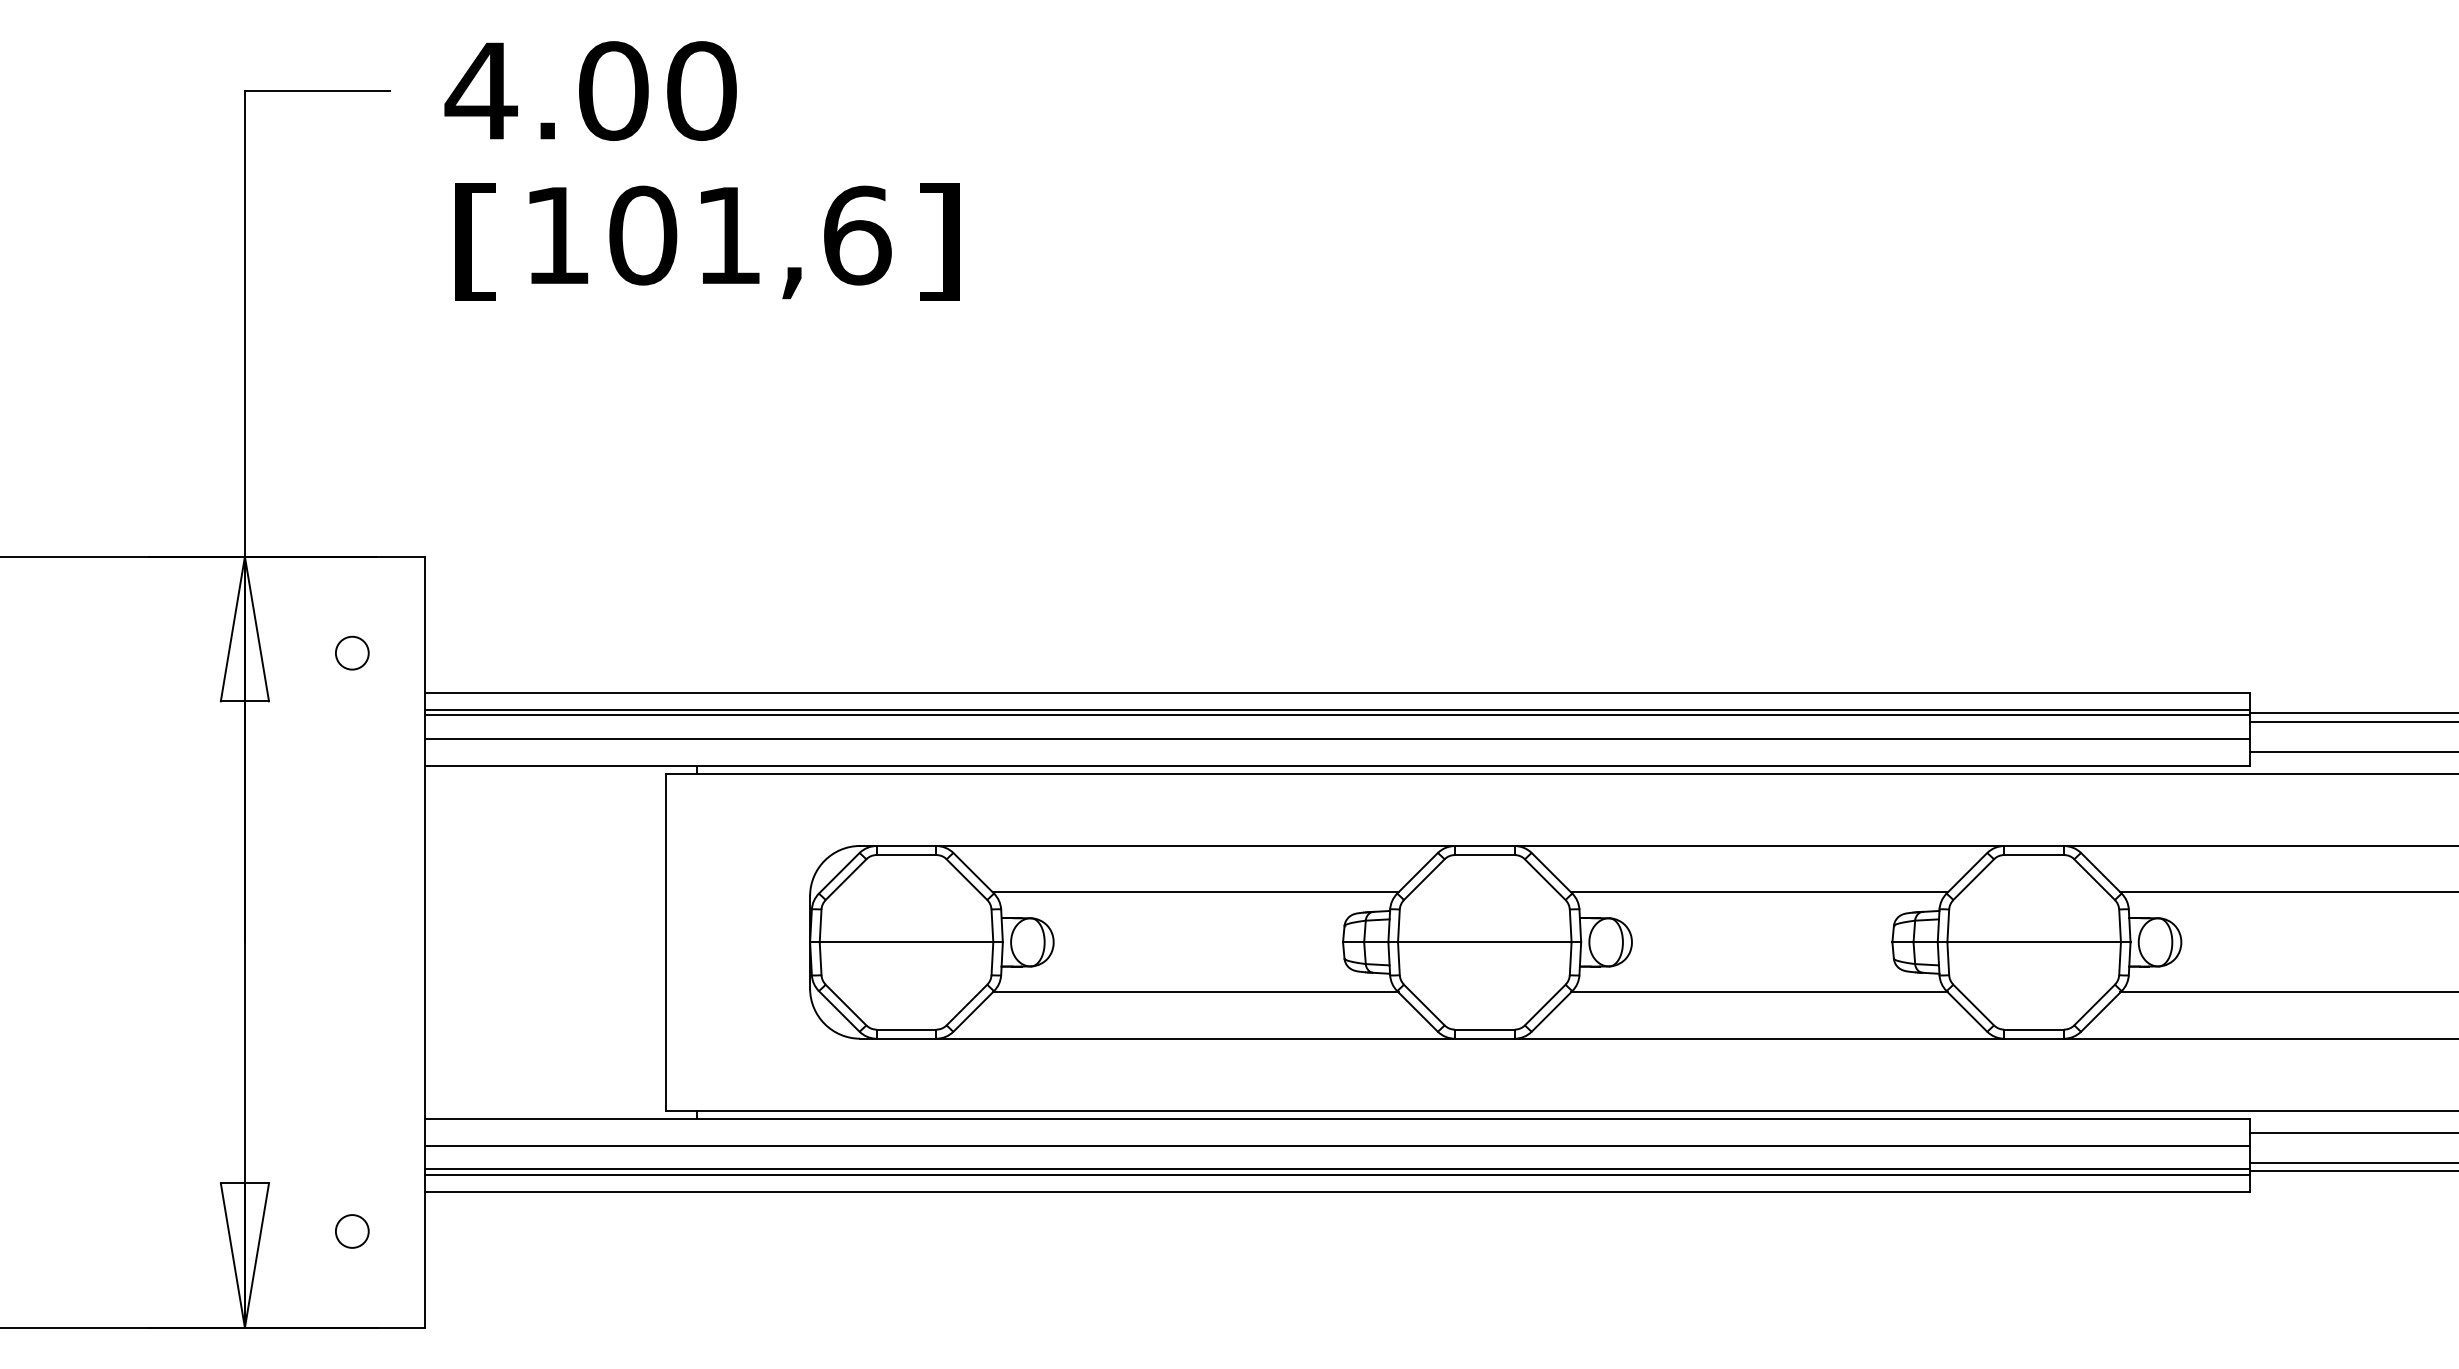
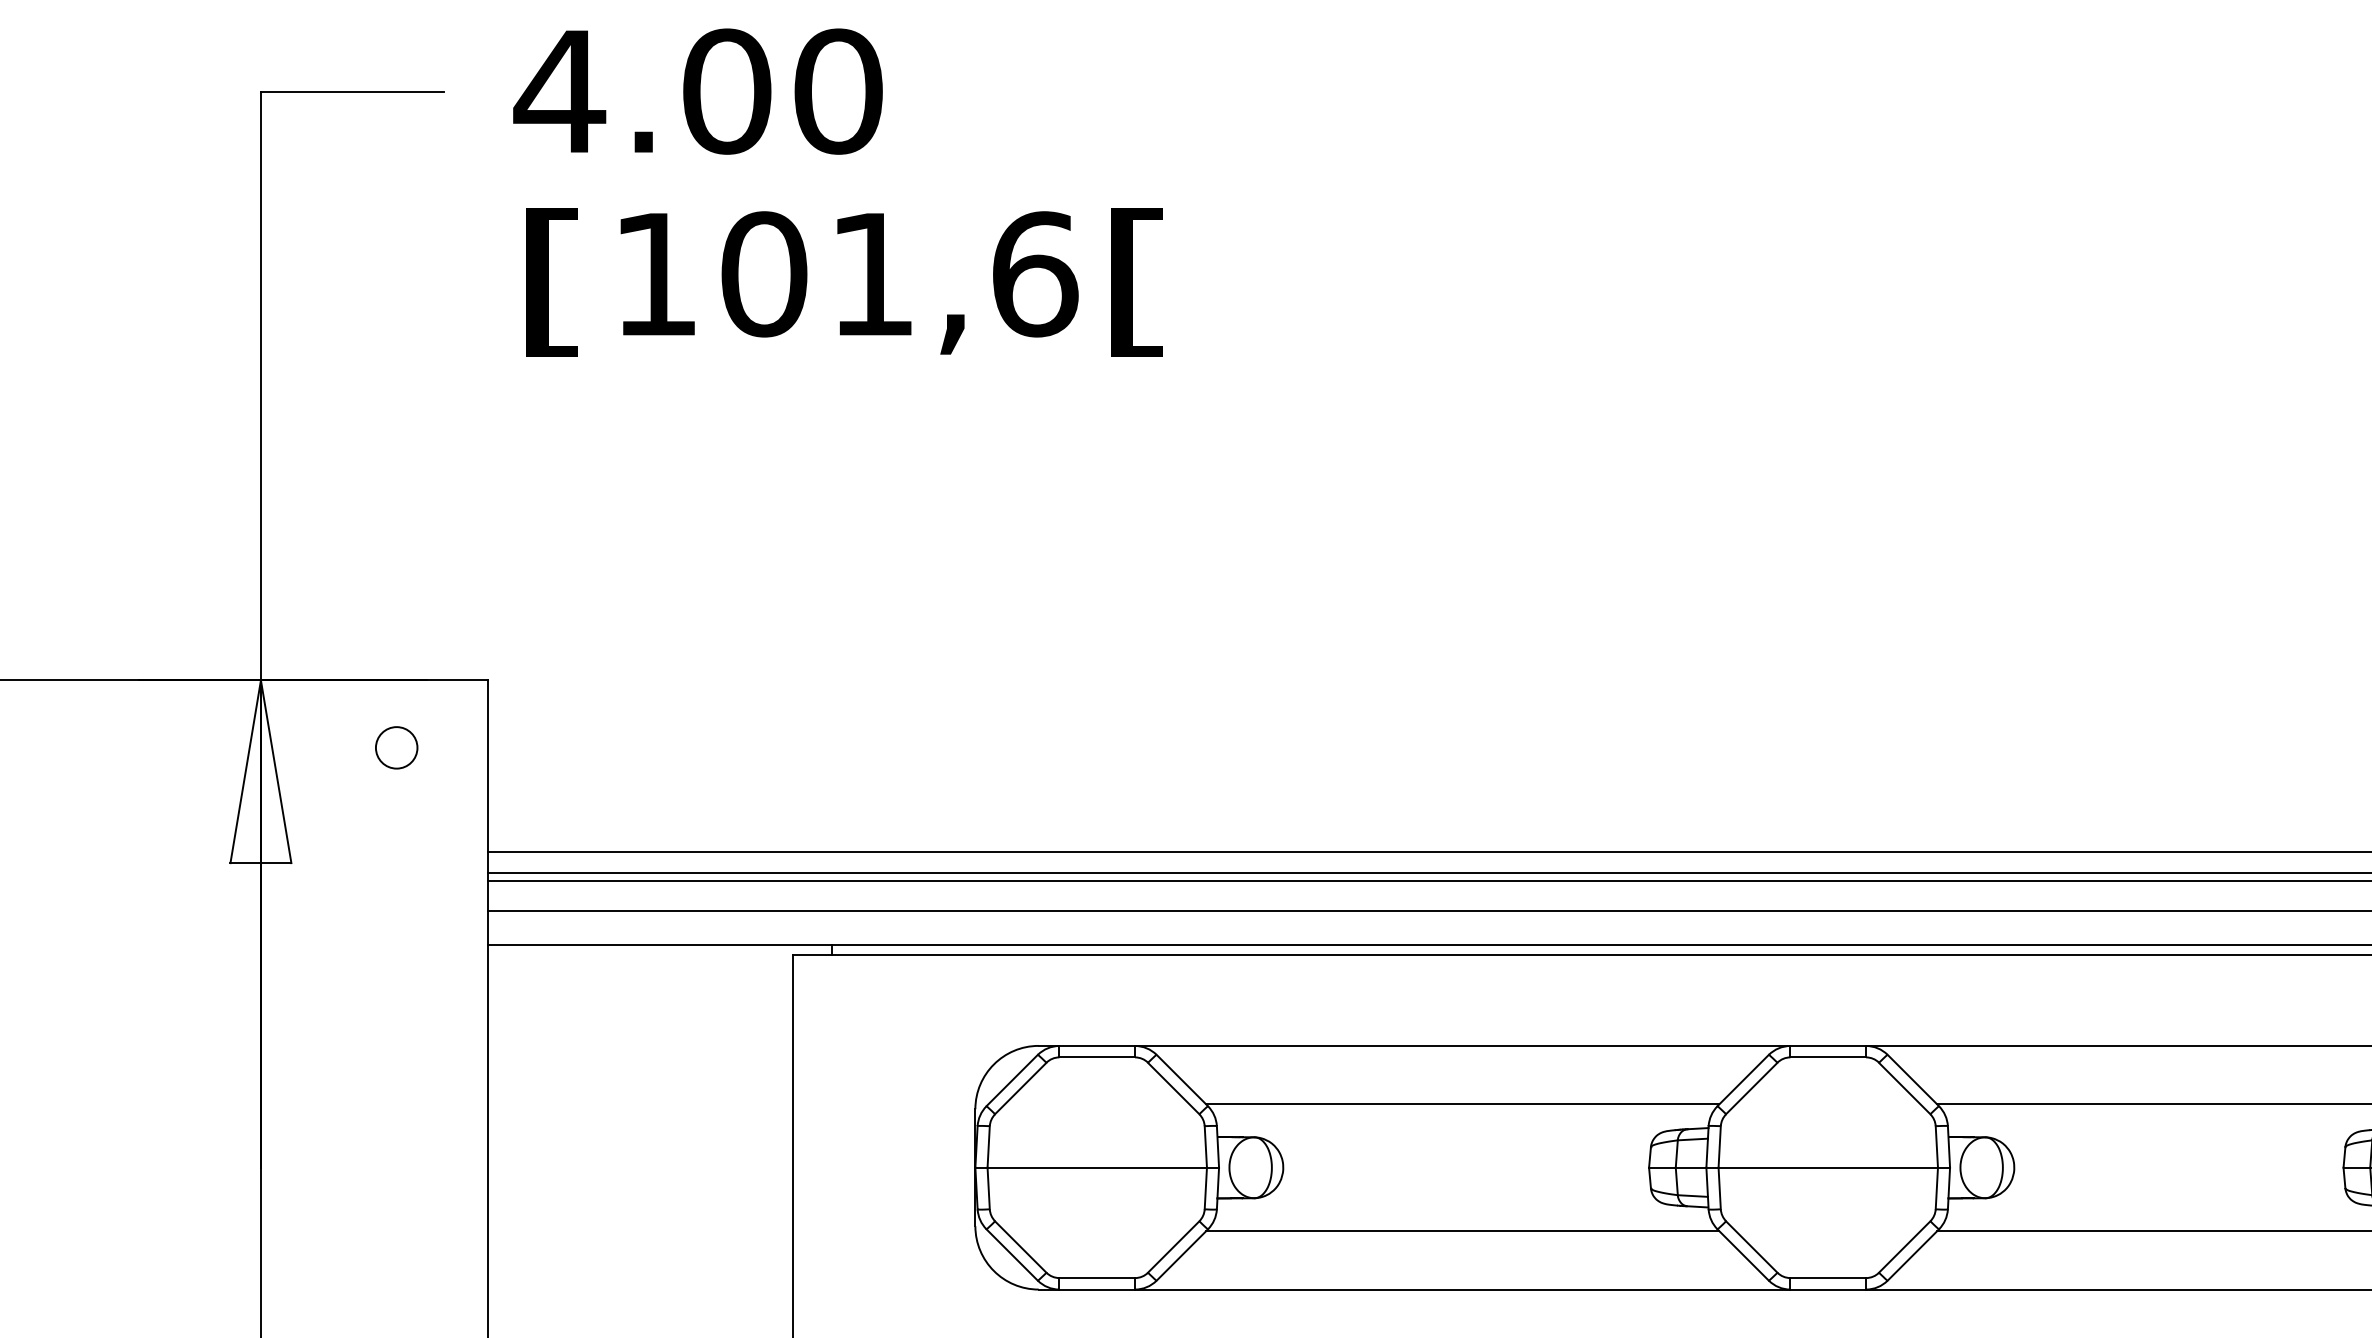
text: (938, 241) -> (1137, 281), ] -> [
circle: (352, 652) -> (396, 746), moved

